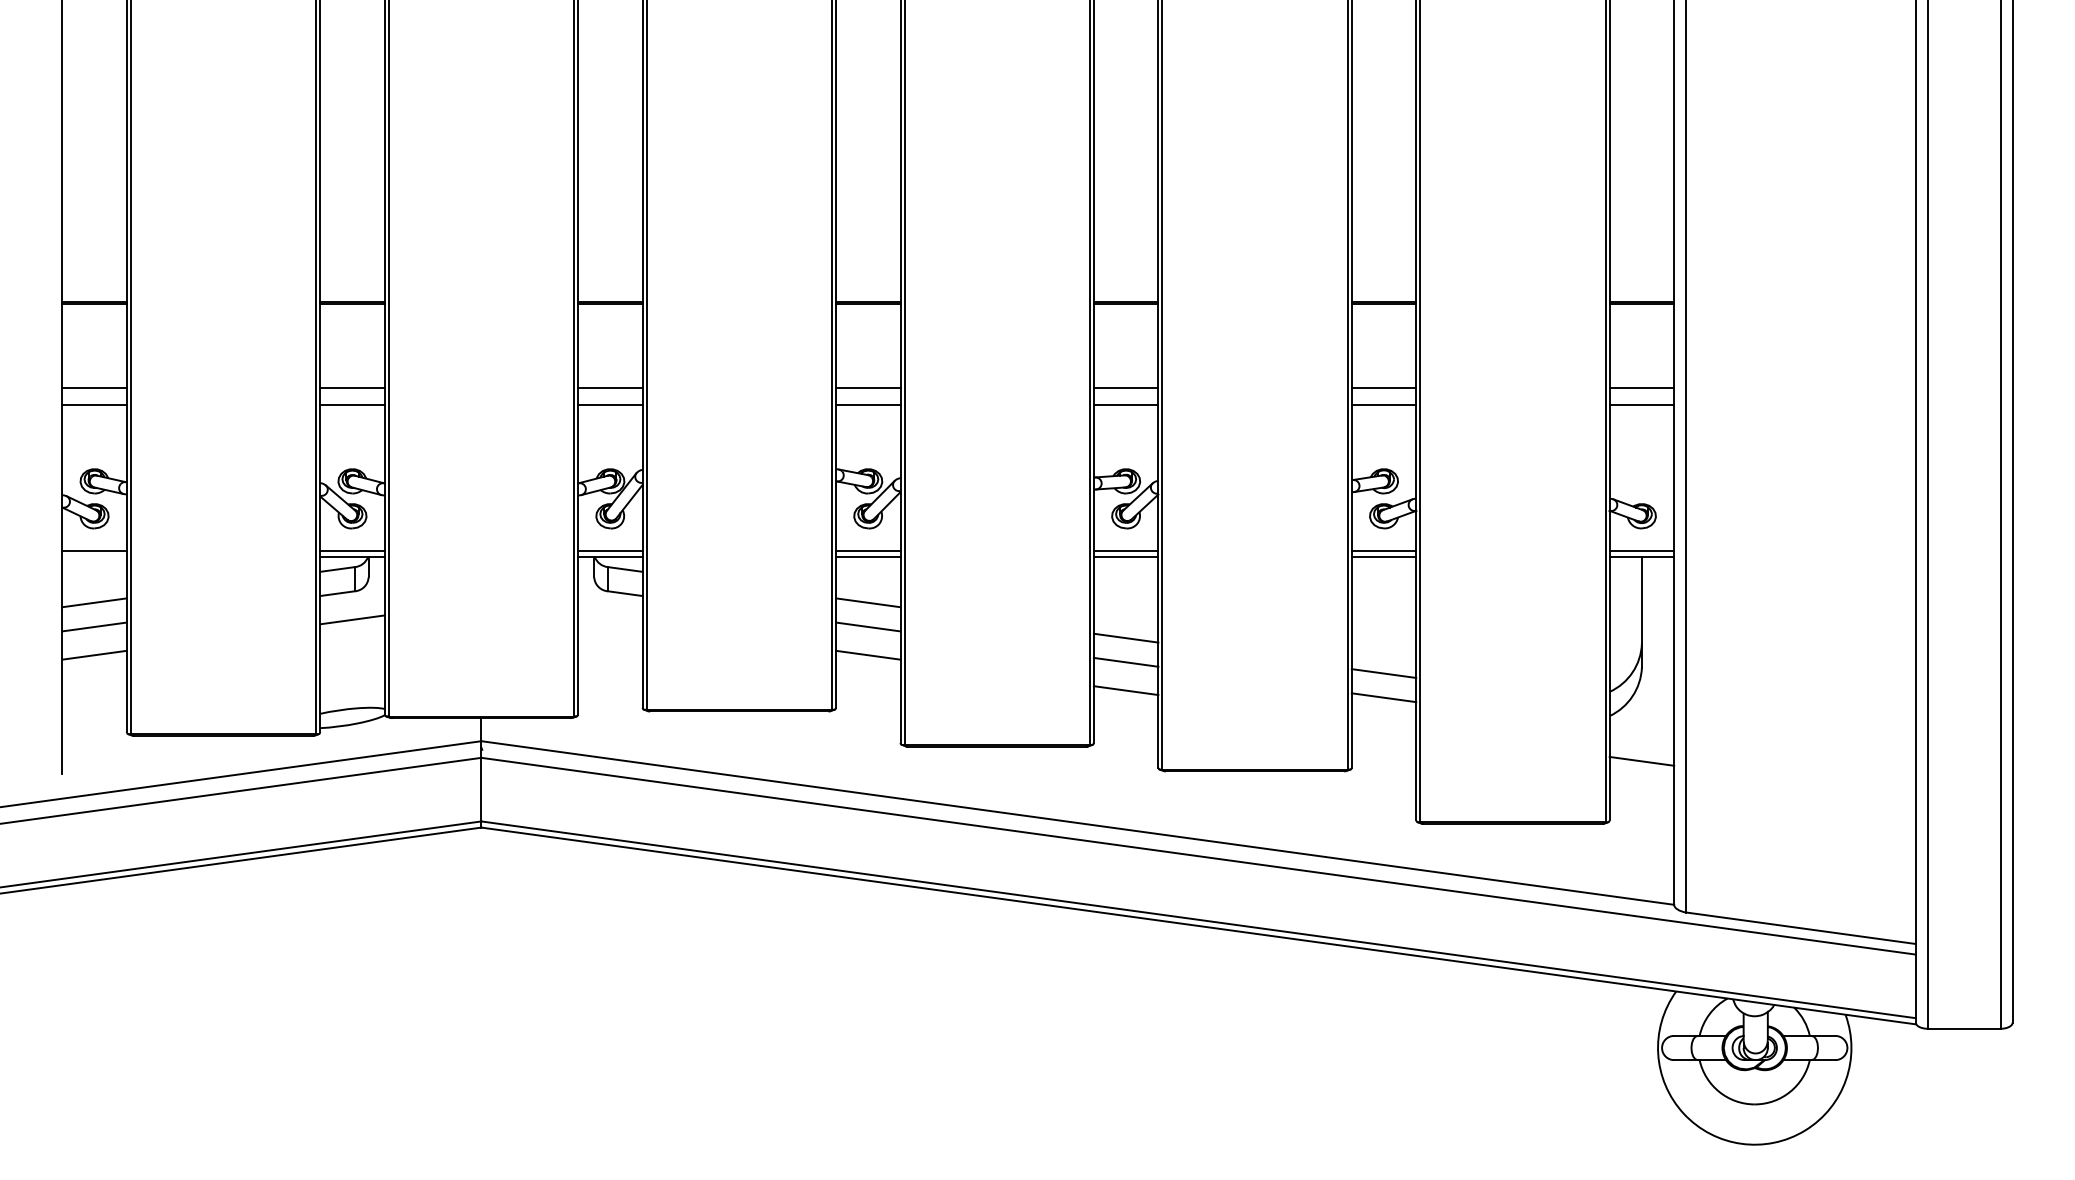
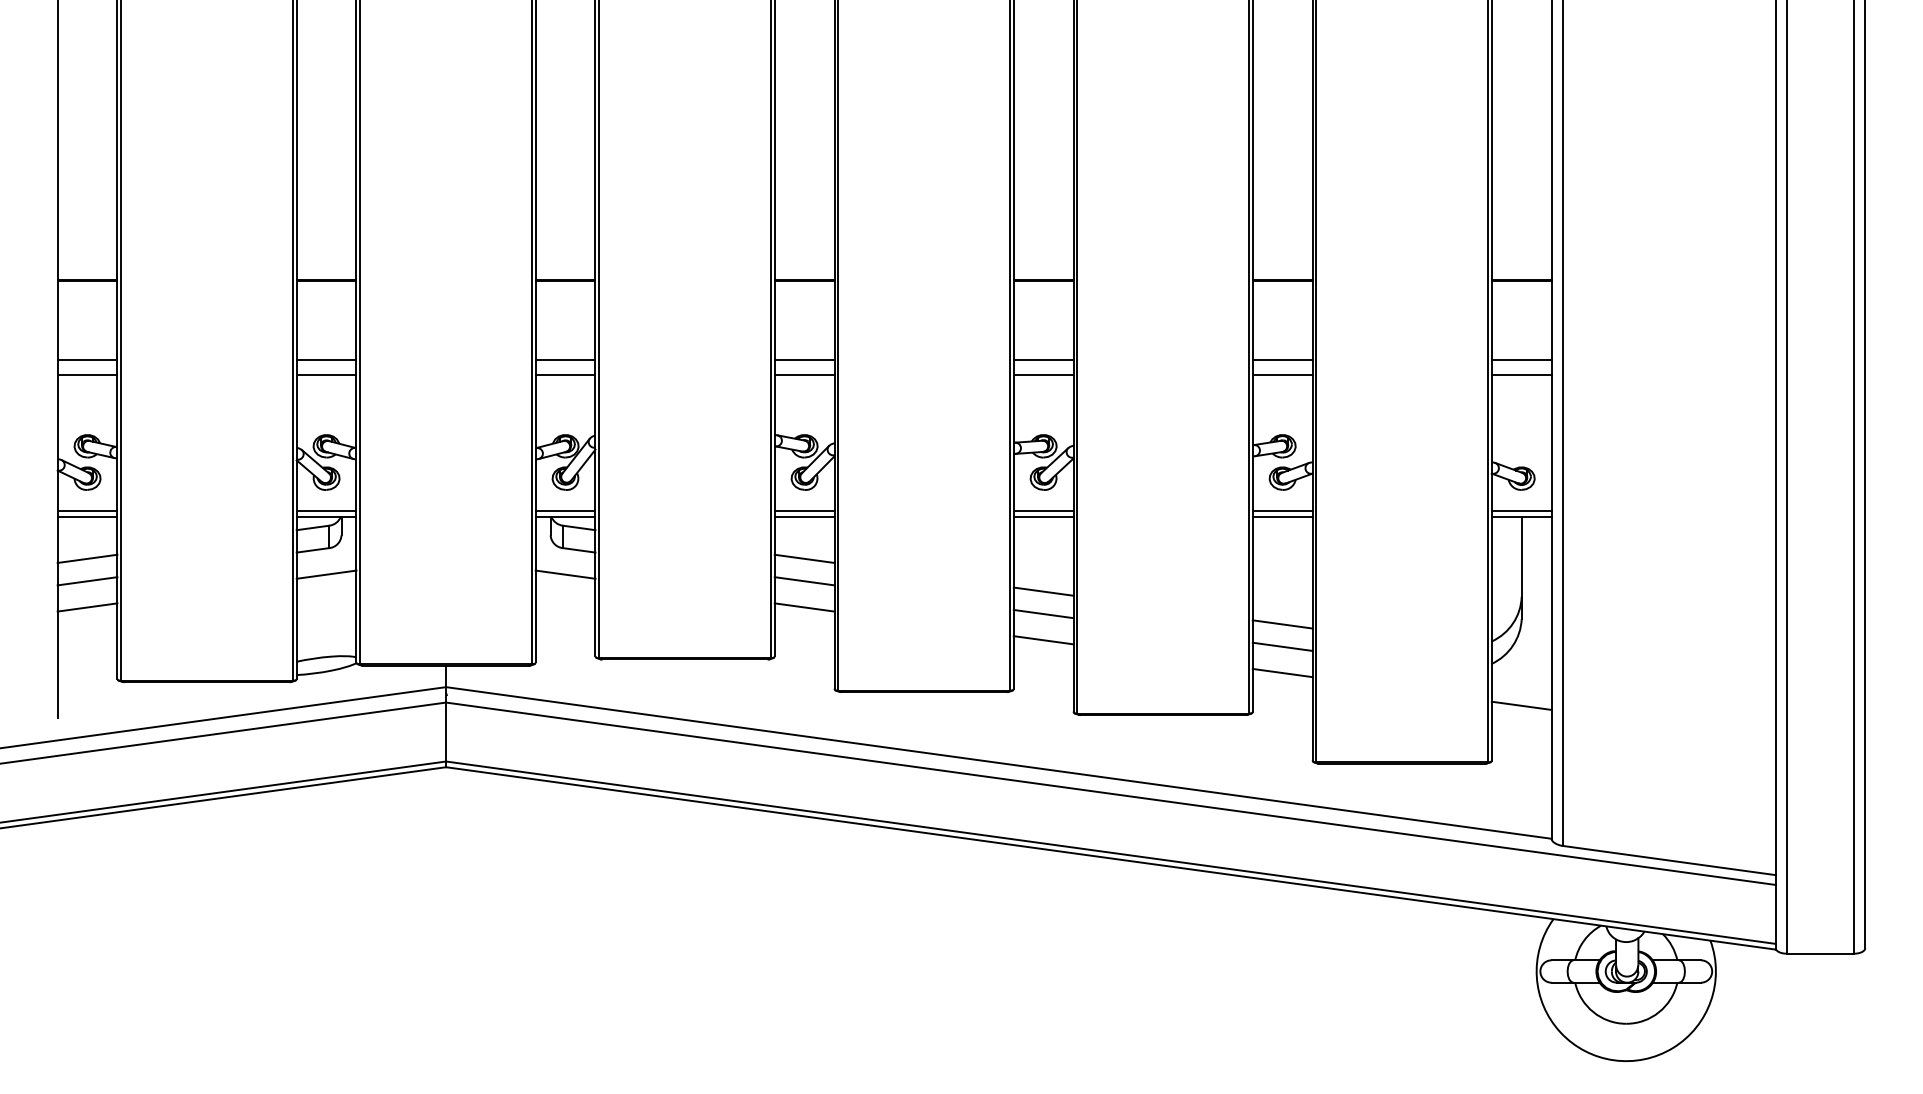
line: (94, 557) -> (87, 516), added
line: (610, 619) -> (565, 574), added
line: (1383, 725) -> (1282, 672), added

